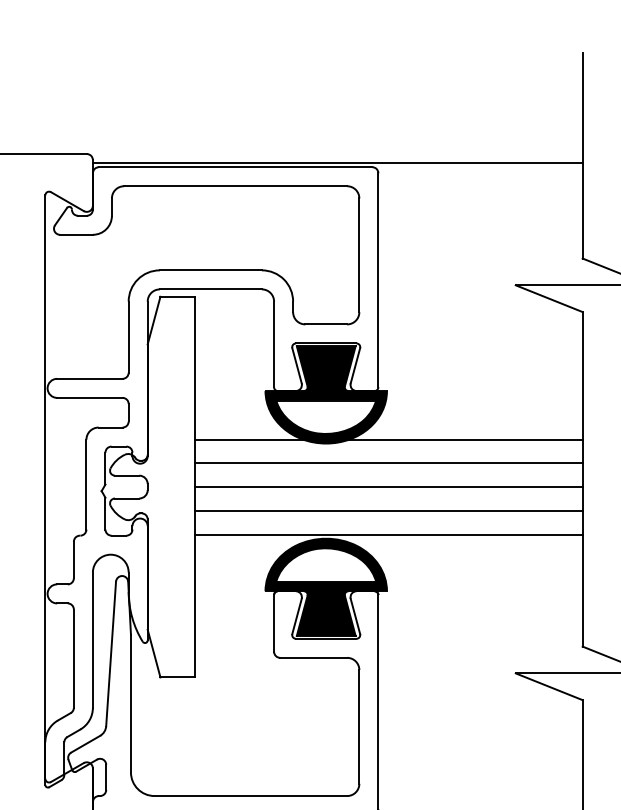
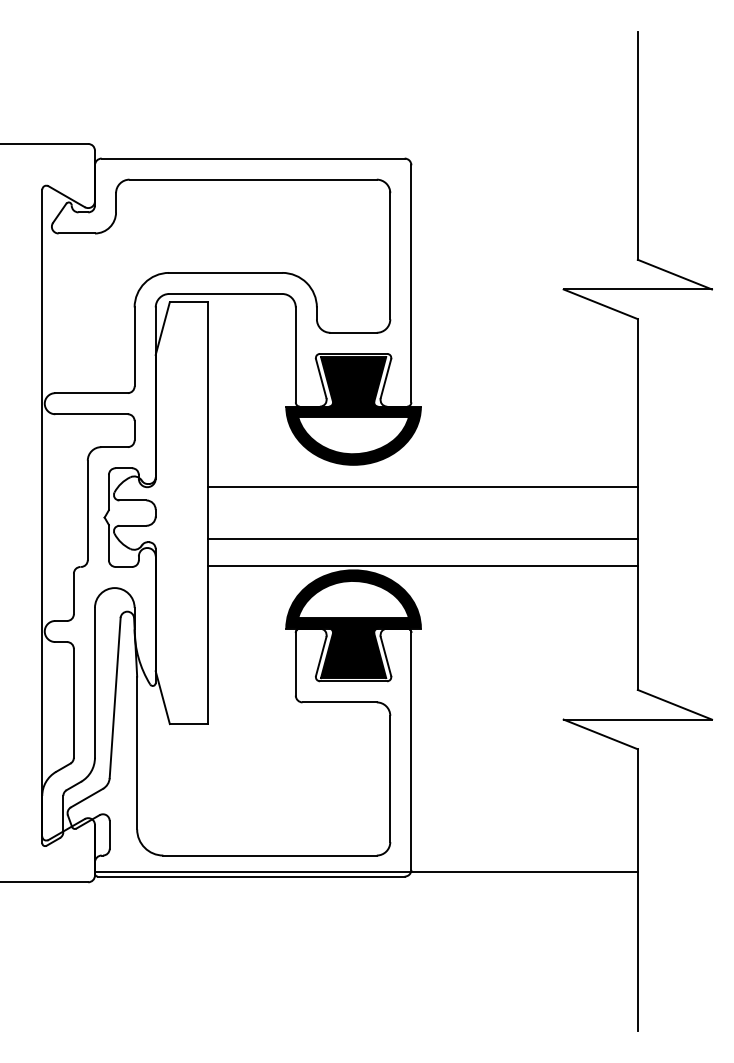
line: (336, 163) -> (365, 154), removed
line: (388, 439) -> (422, 460), removed
line: (388, 487) -> (422, 513), removed

